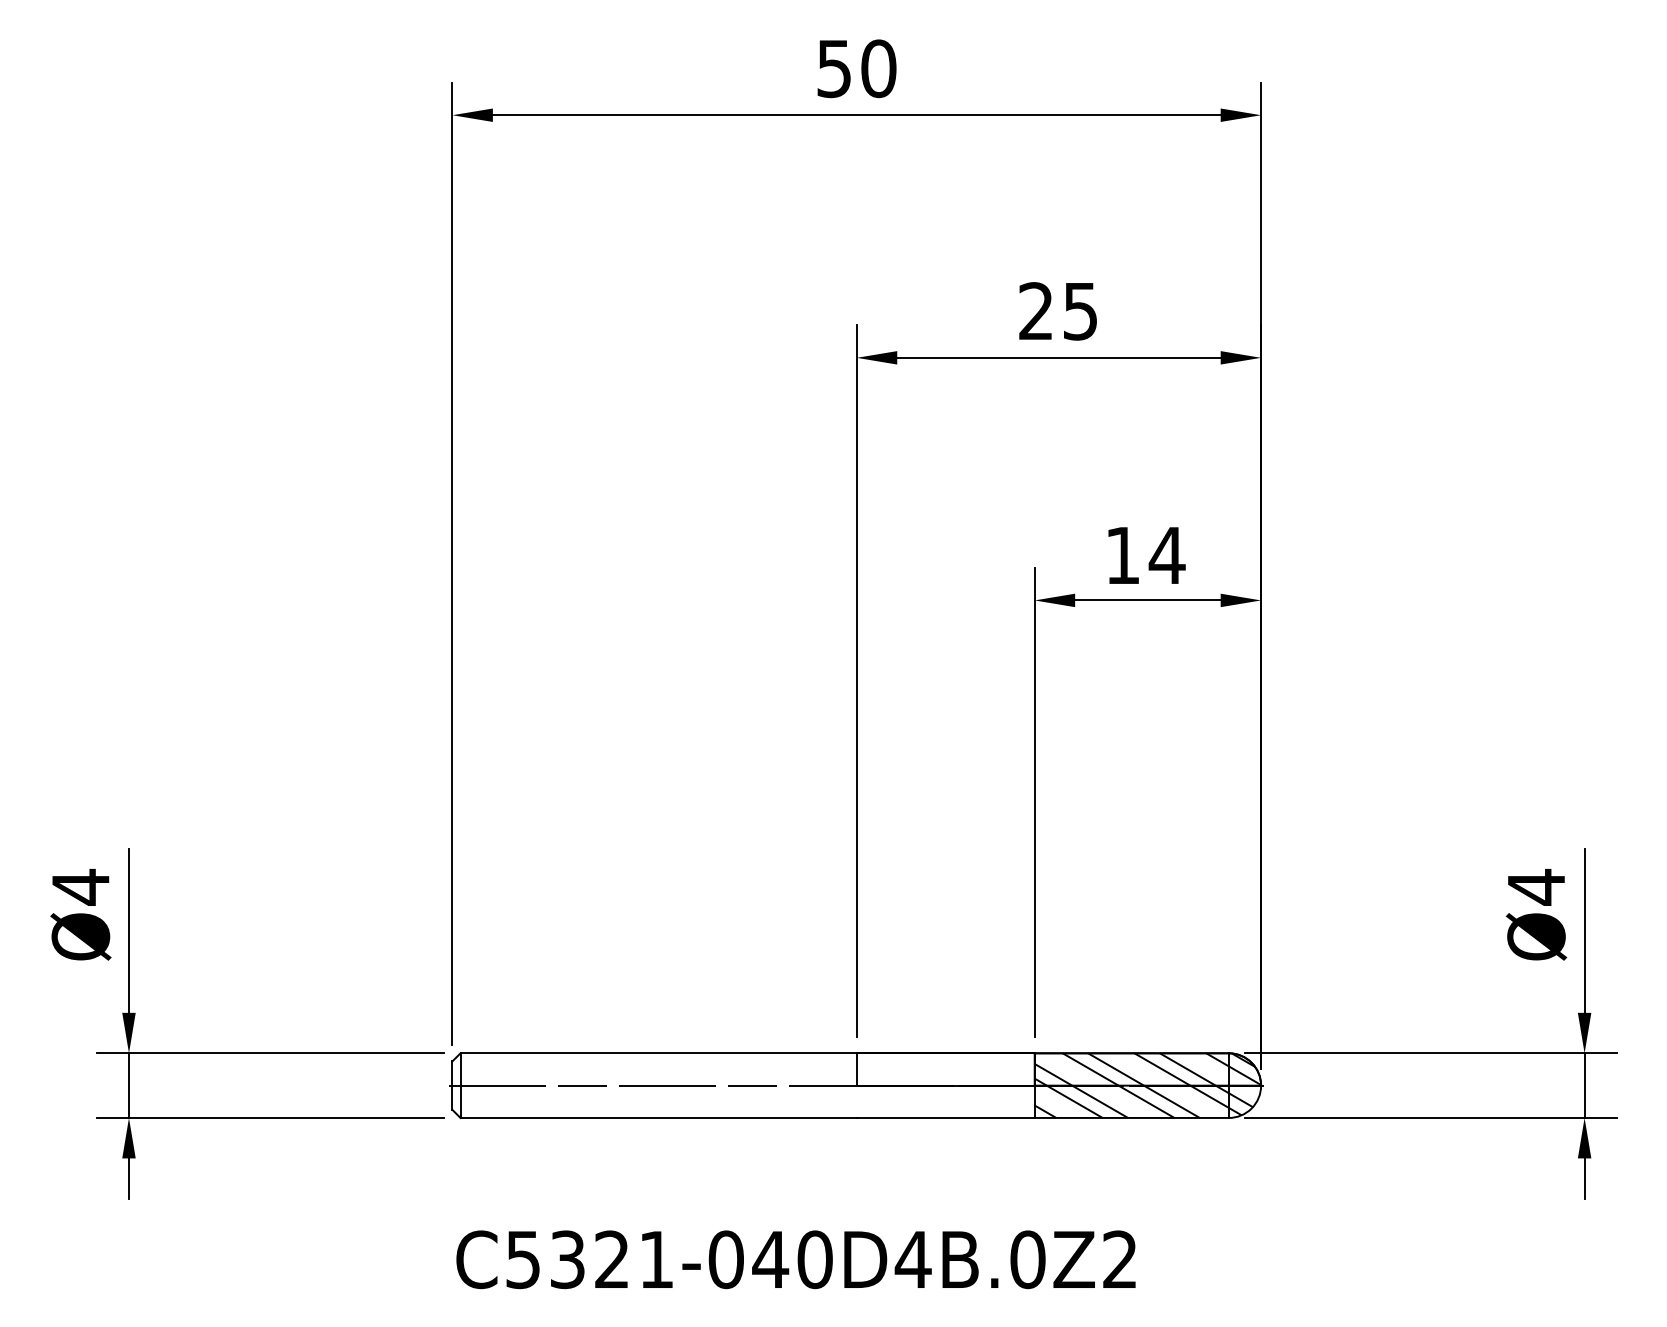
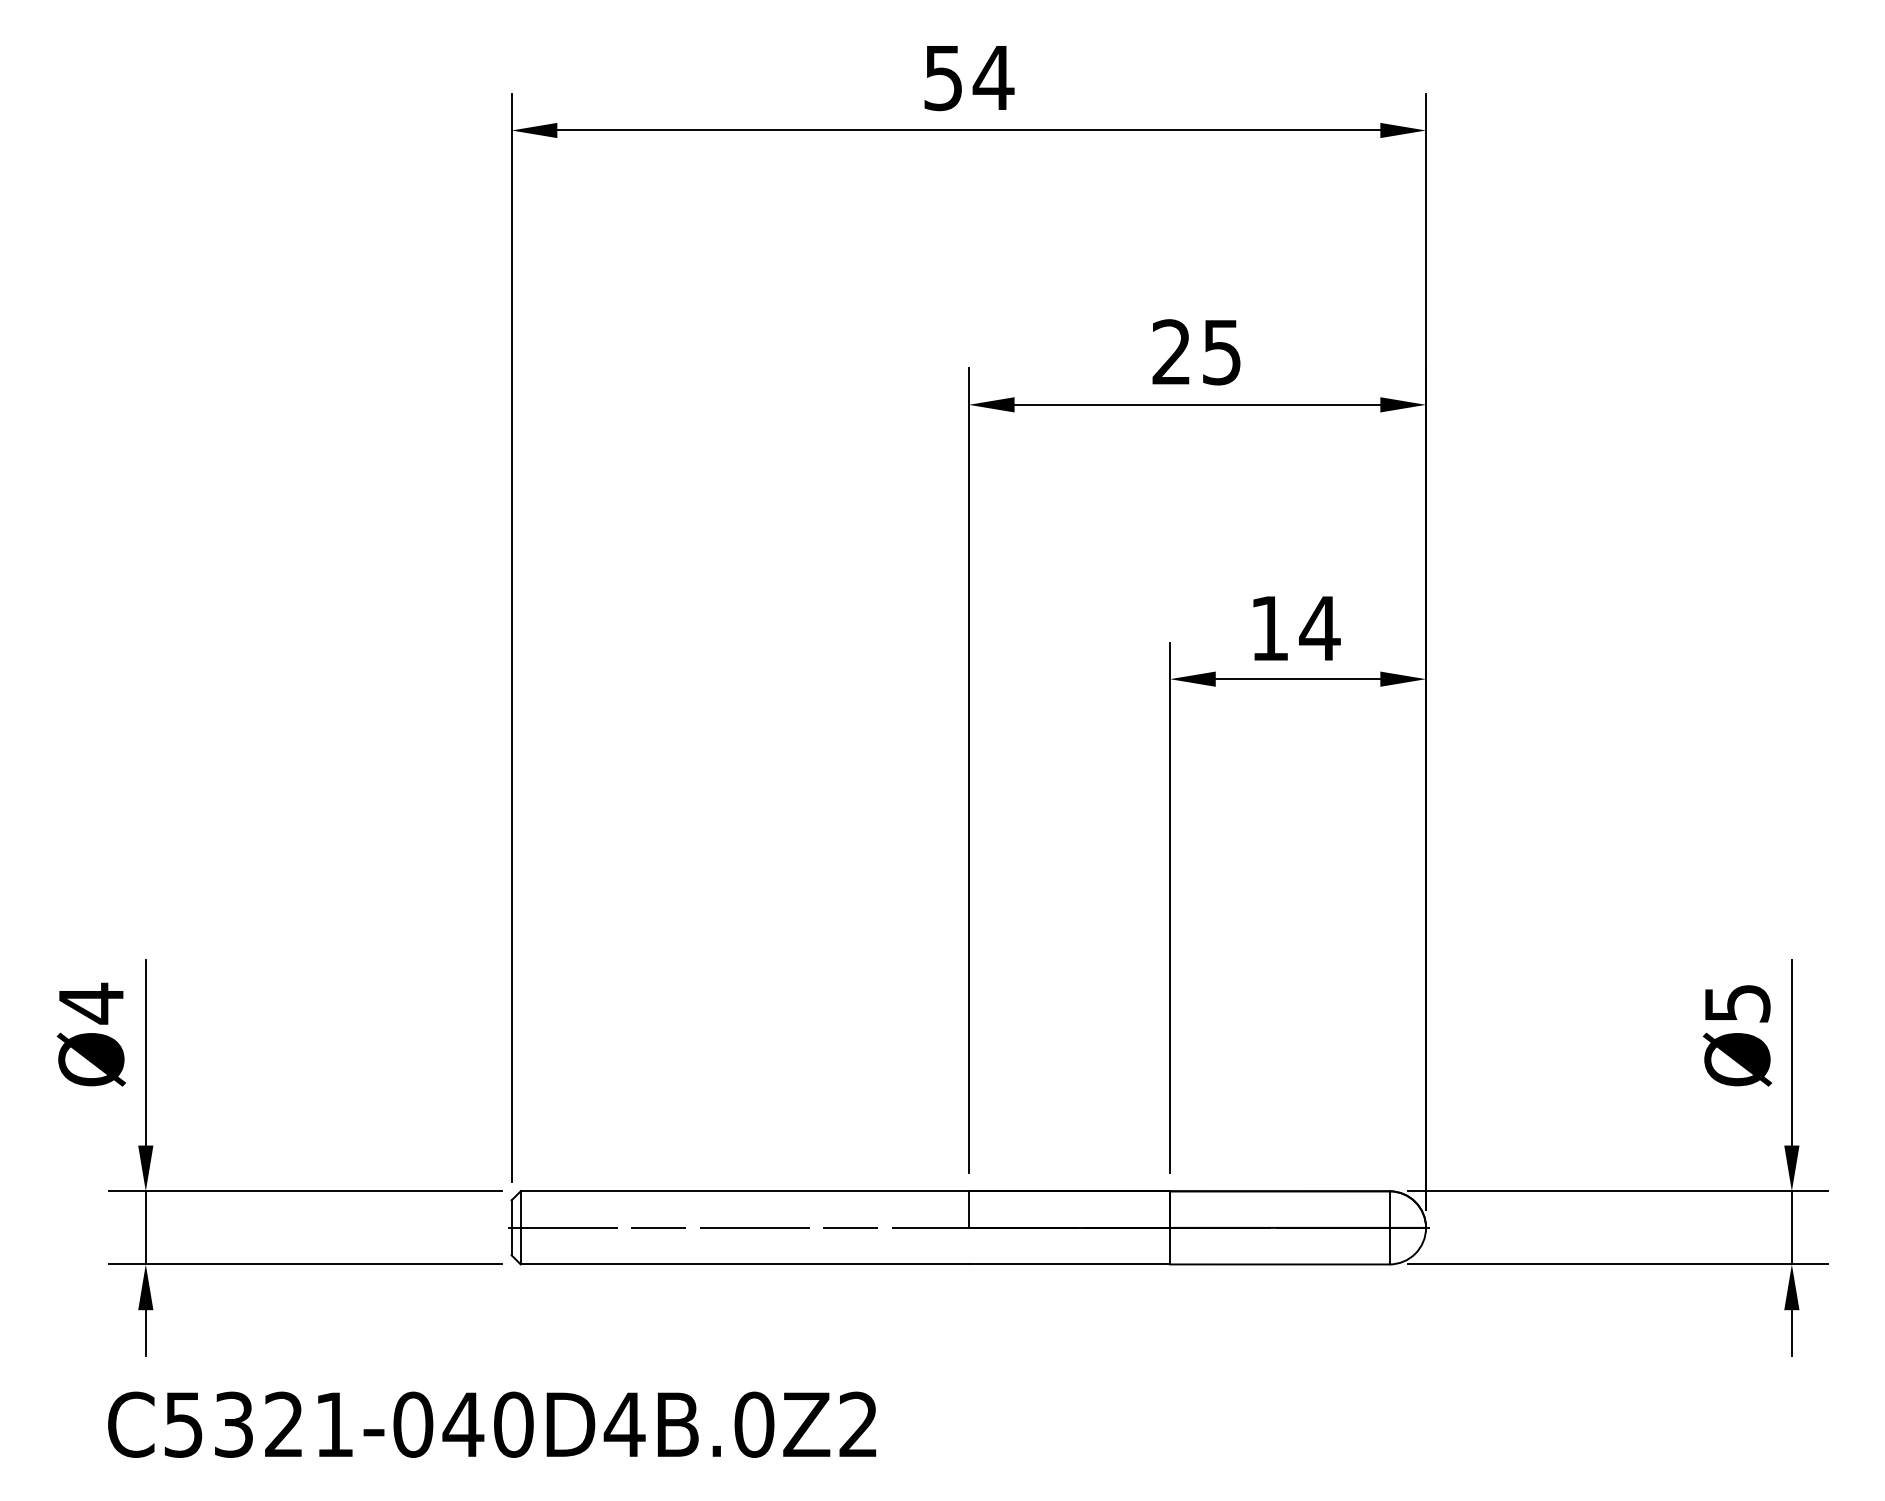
text: (878, 68) -> (993, 77), 50 -> 54
text: (1536, 887) -> (1737, 1003), Ø4 -> Ø5
hatch: (1148, 1085) -> (1298, 1227), removed
text: (796, 1259) -> (492, 1424), moved

